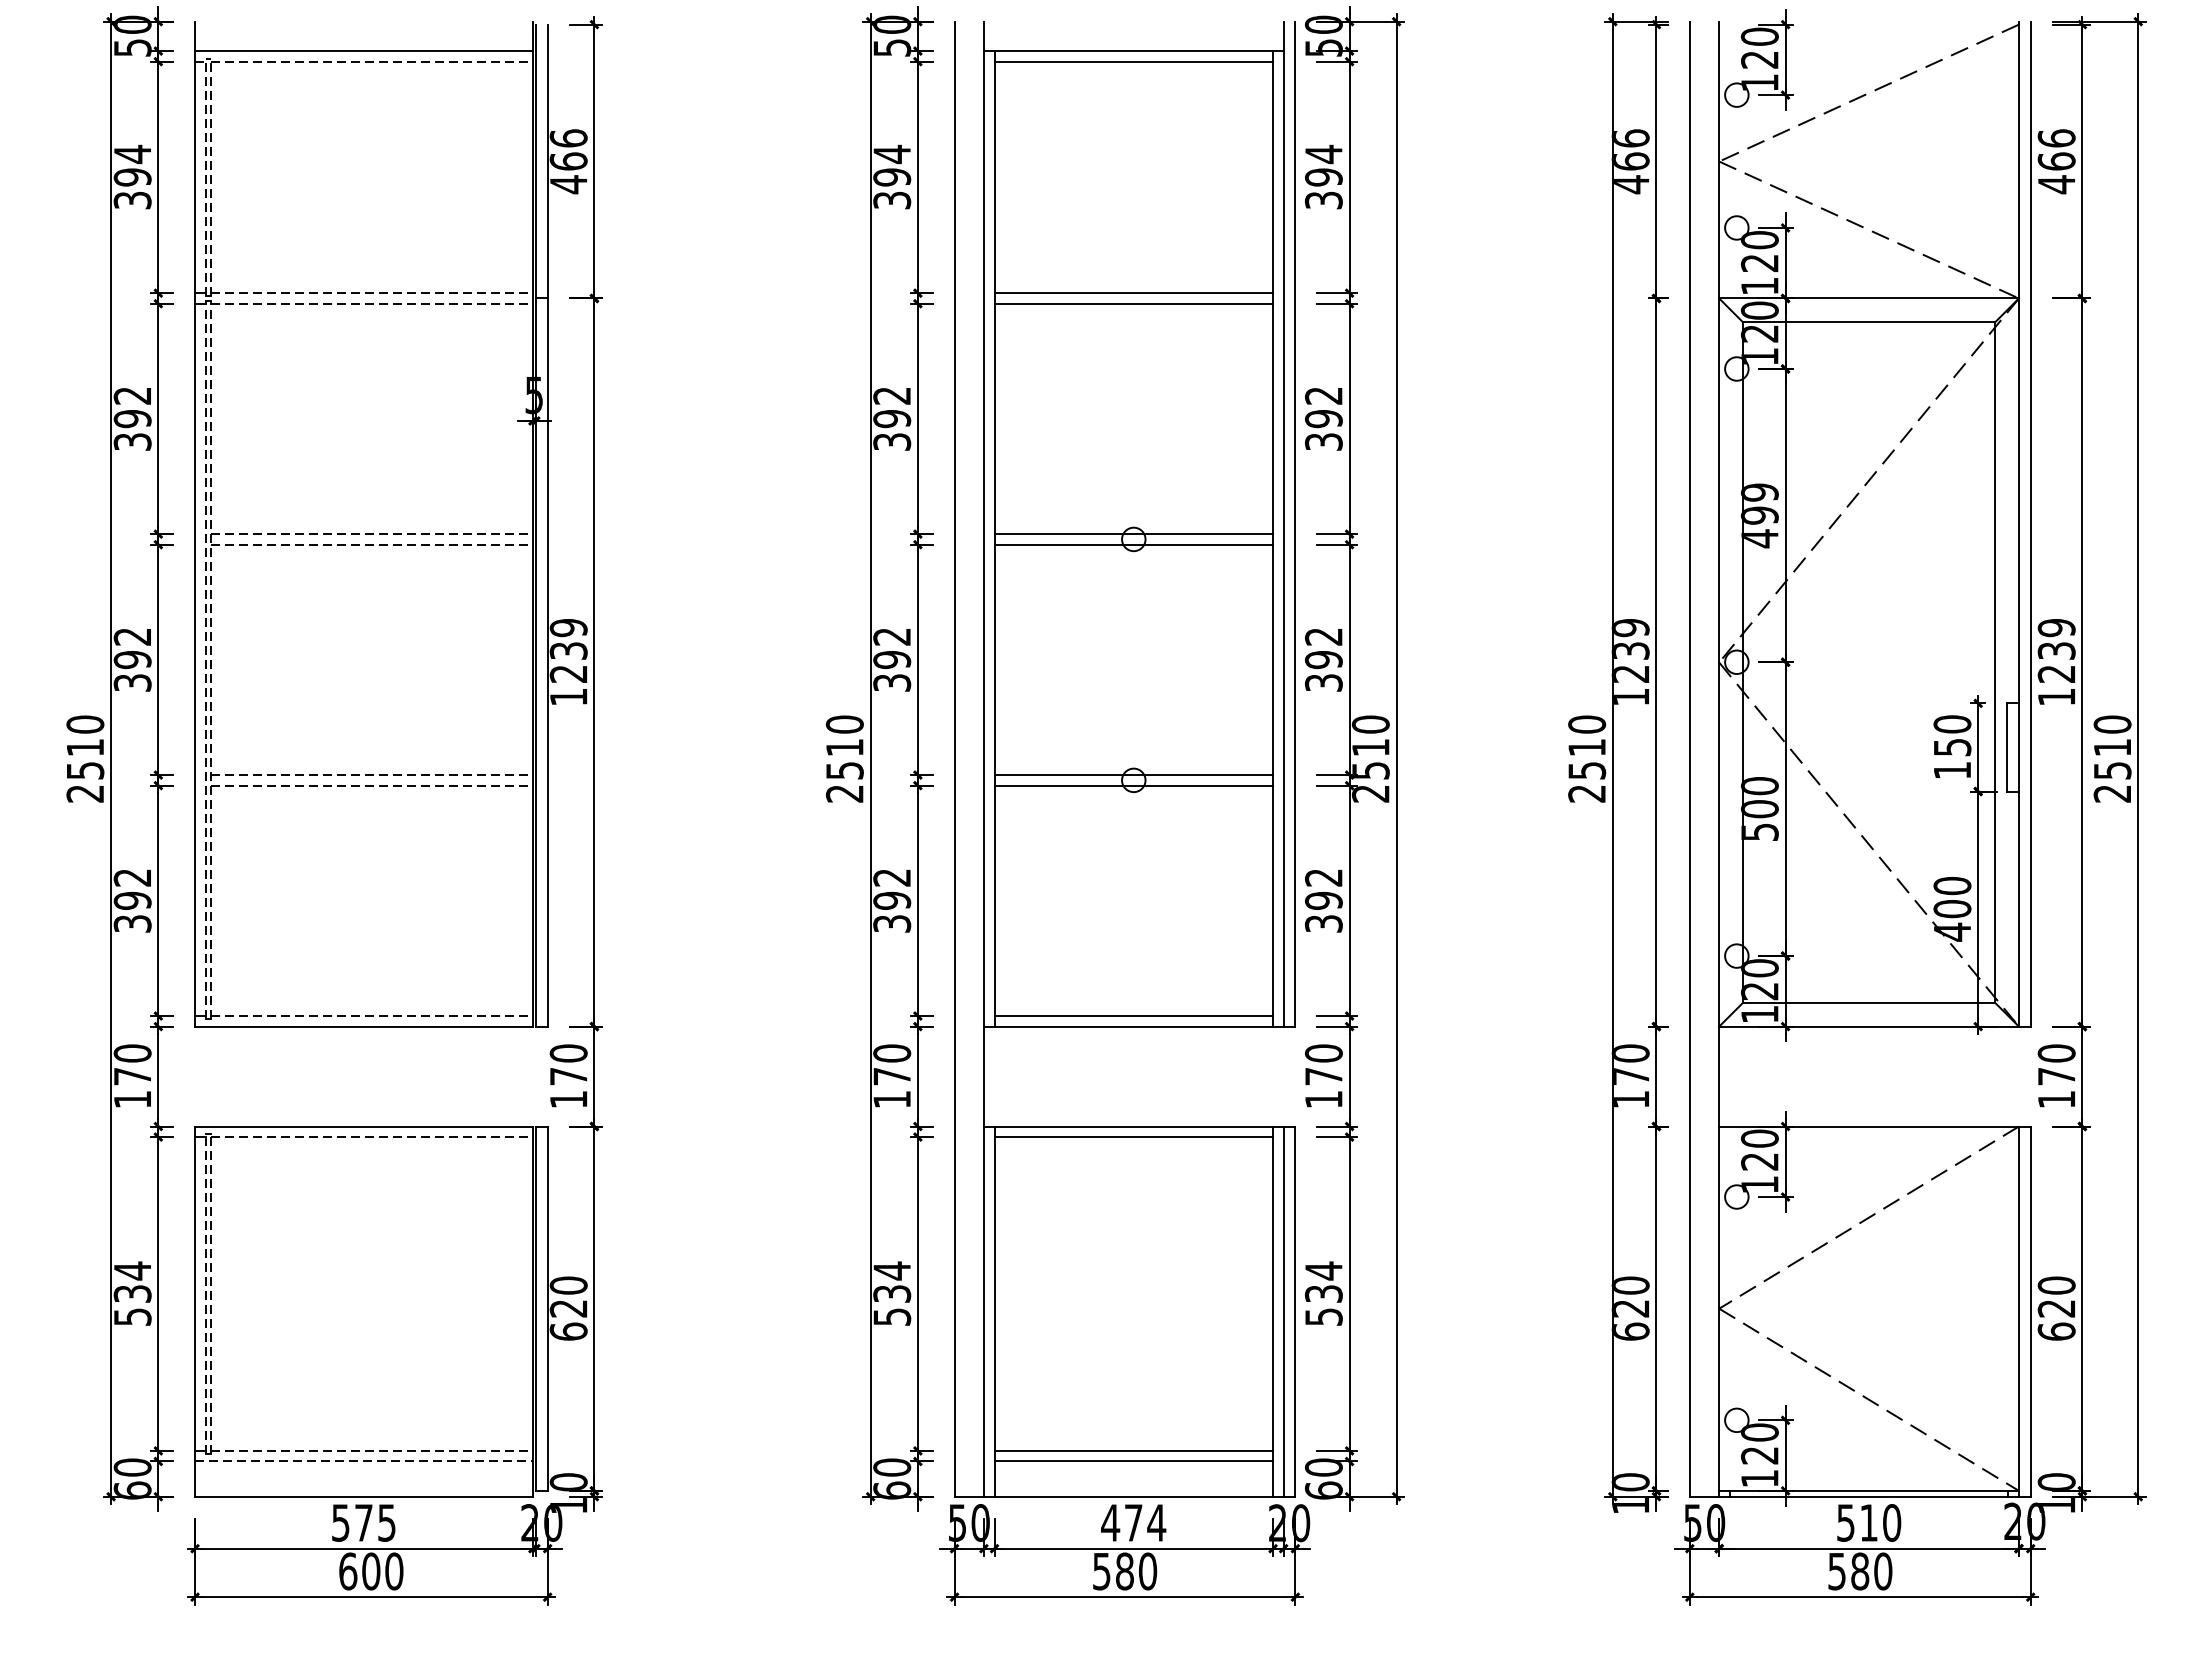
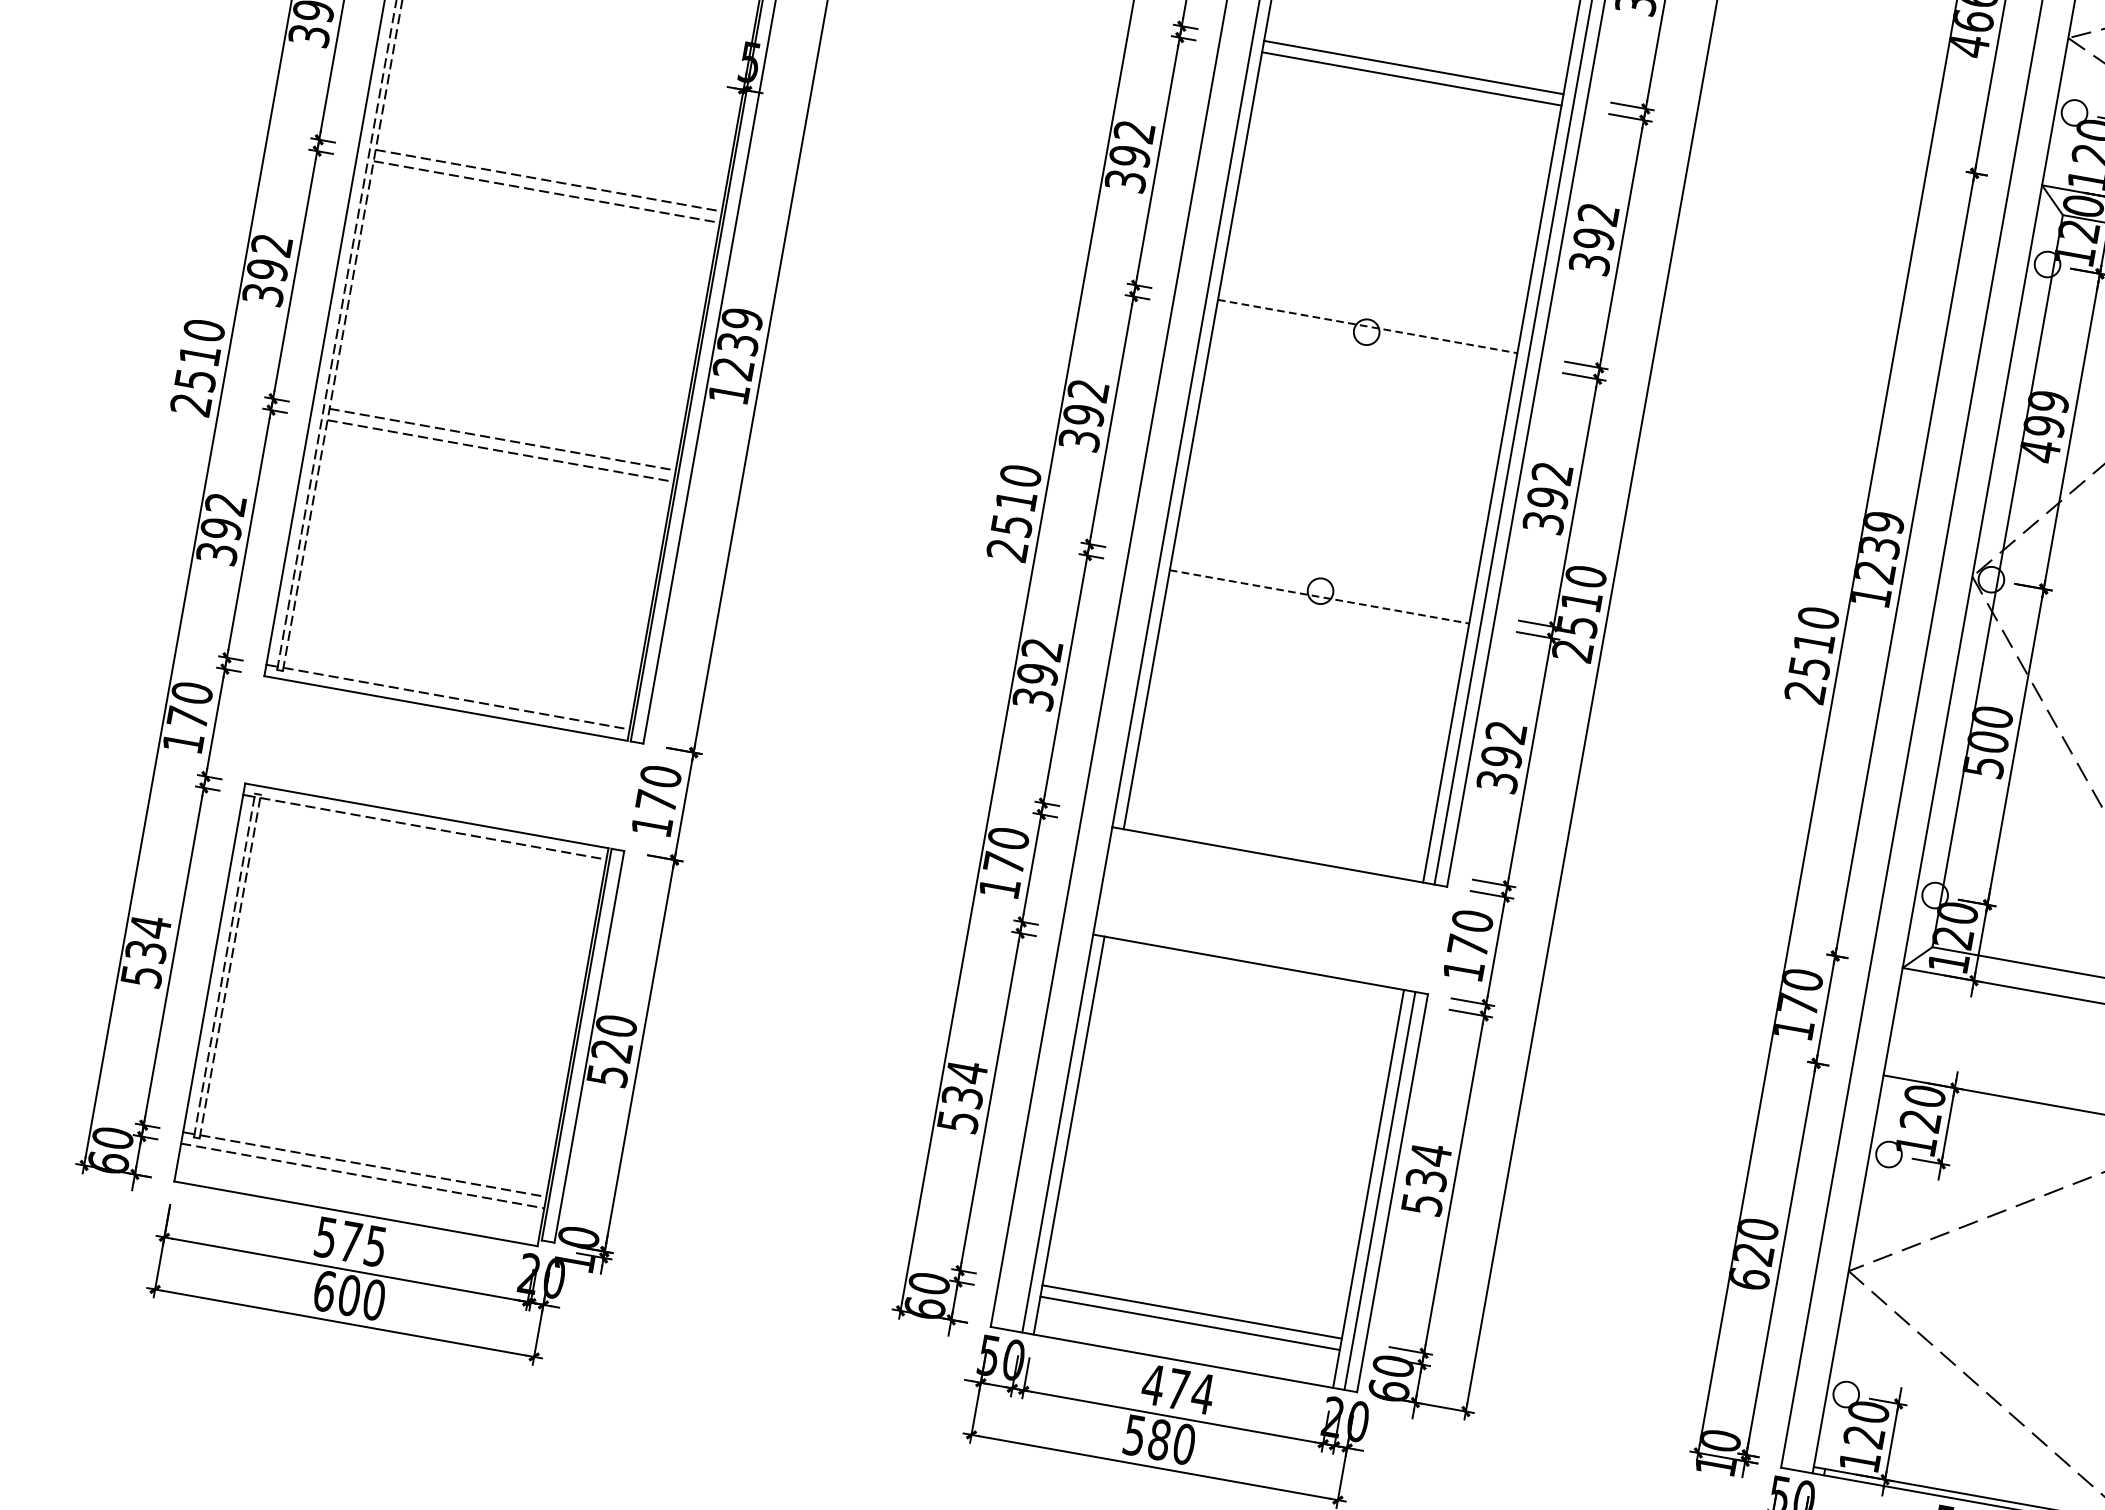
line: (1134, 534) -> (1368, 327), solid -> dashed
line: (1133, 544) -> (1365, 337), removed
line: (1133, 775) -> (1321, 585), removed
line: (1134, 785) -> (1320, 596), solid -> dashed
line: (1133, 1016) -> (1275, 844), removed
line: (1133, 1137) -> (1251, 975), removed
text: (568, 1331) -> (607, 1075), 620 -> 520

